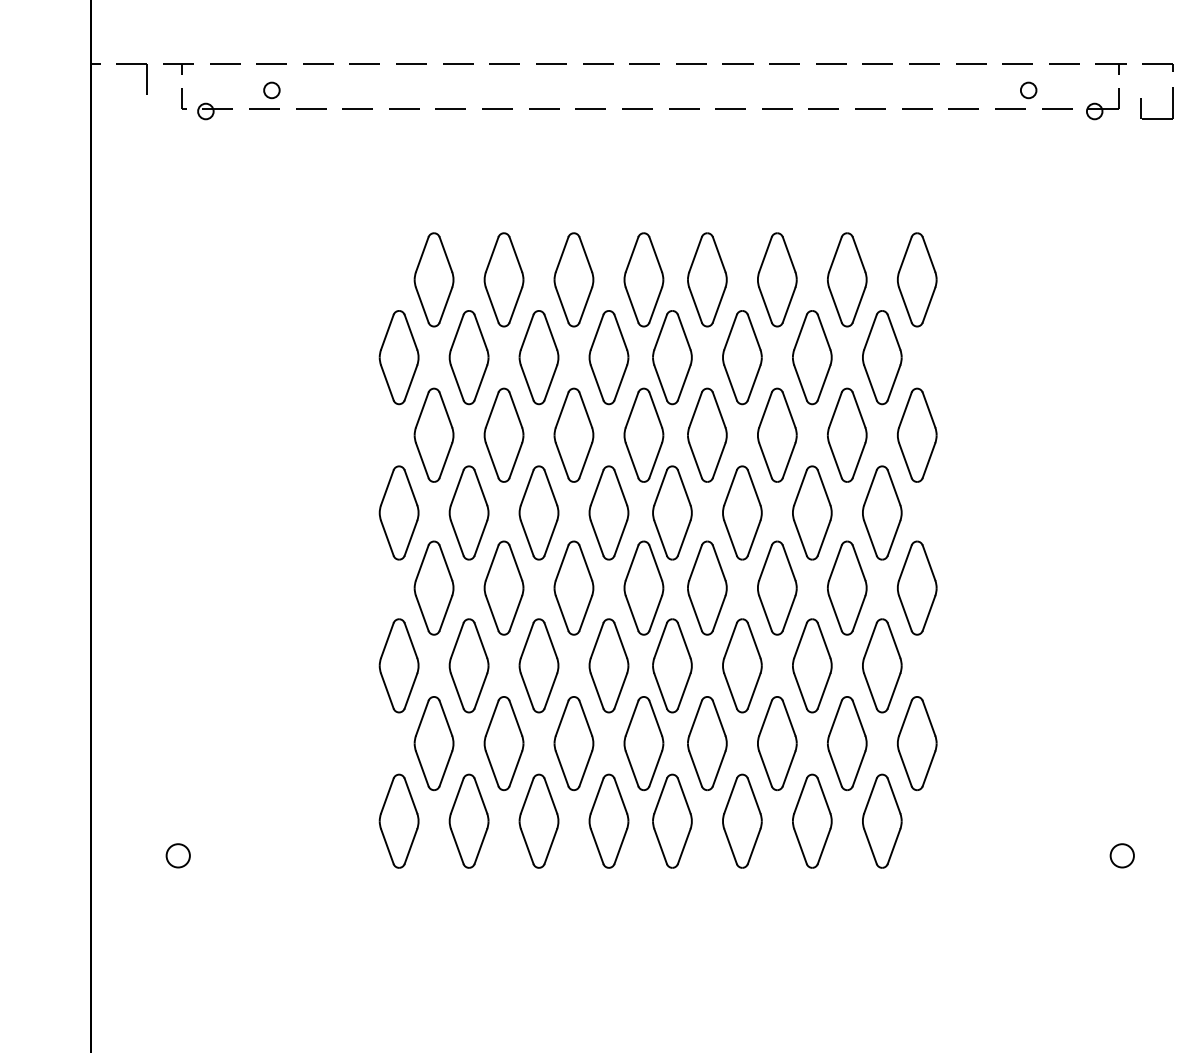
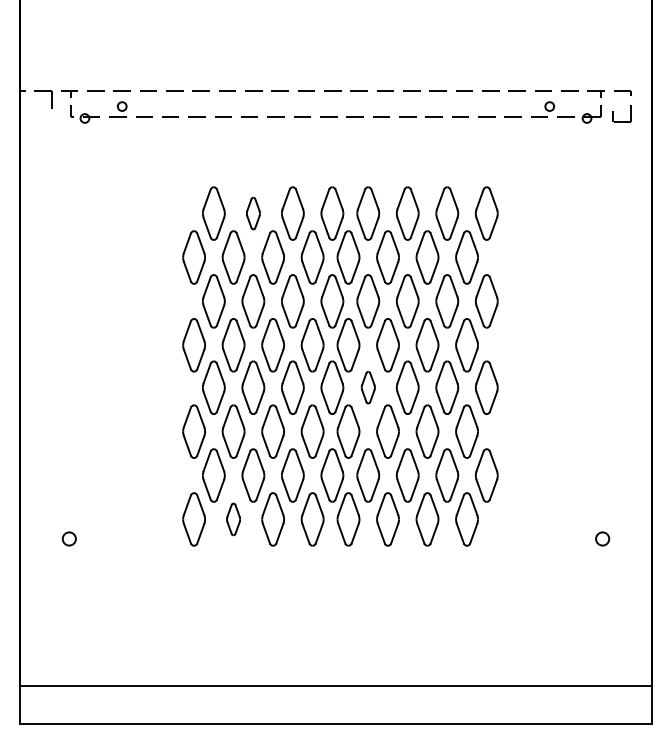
part: (504, 279) -> (253, 213), size x0.6
part: (707, 587) -> (368, 387), size x0.6
part: (468, 821) -> (233, 519), size x0.6

